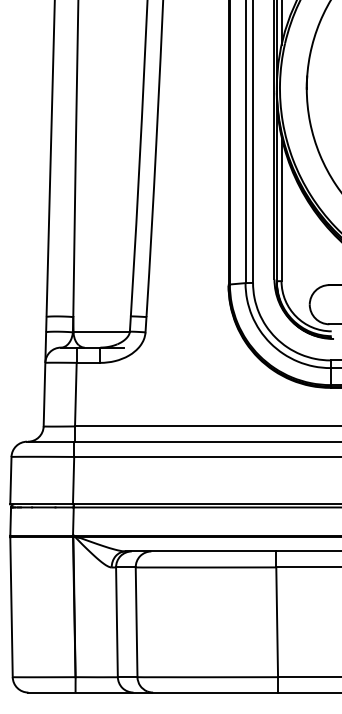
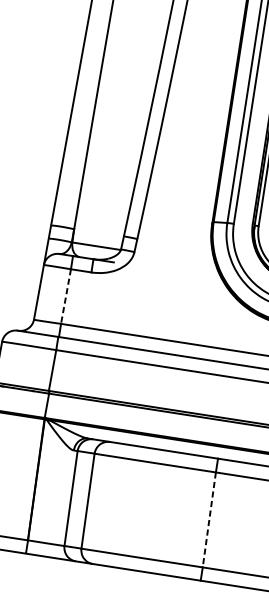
line: (75, 394) -> (65, 296), solid -> dashed
line: (277, 622) -> (209, 520), solid -> dashed

